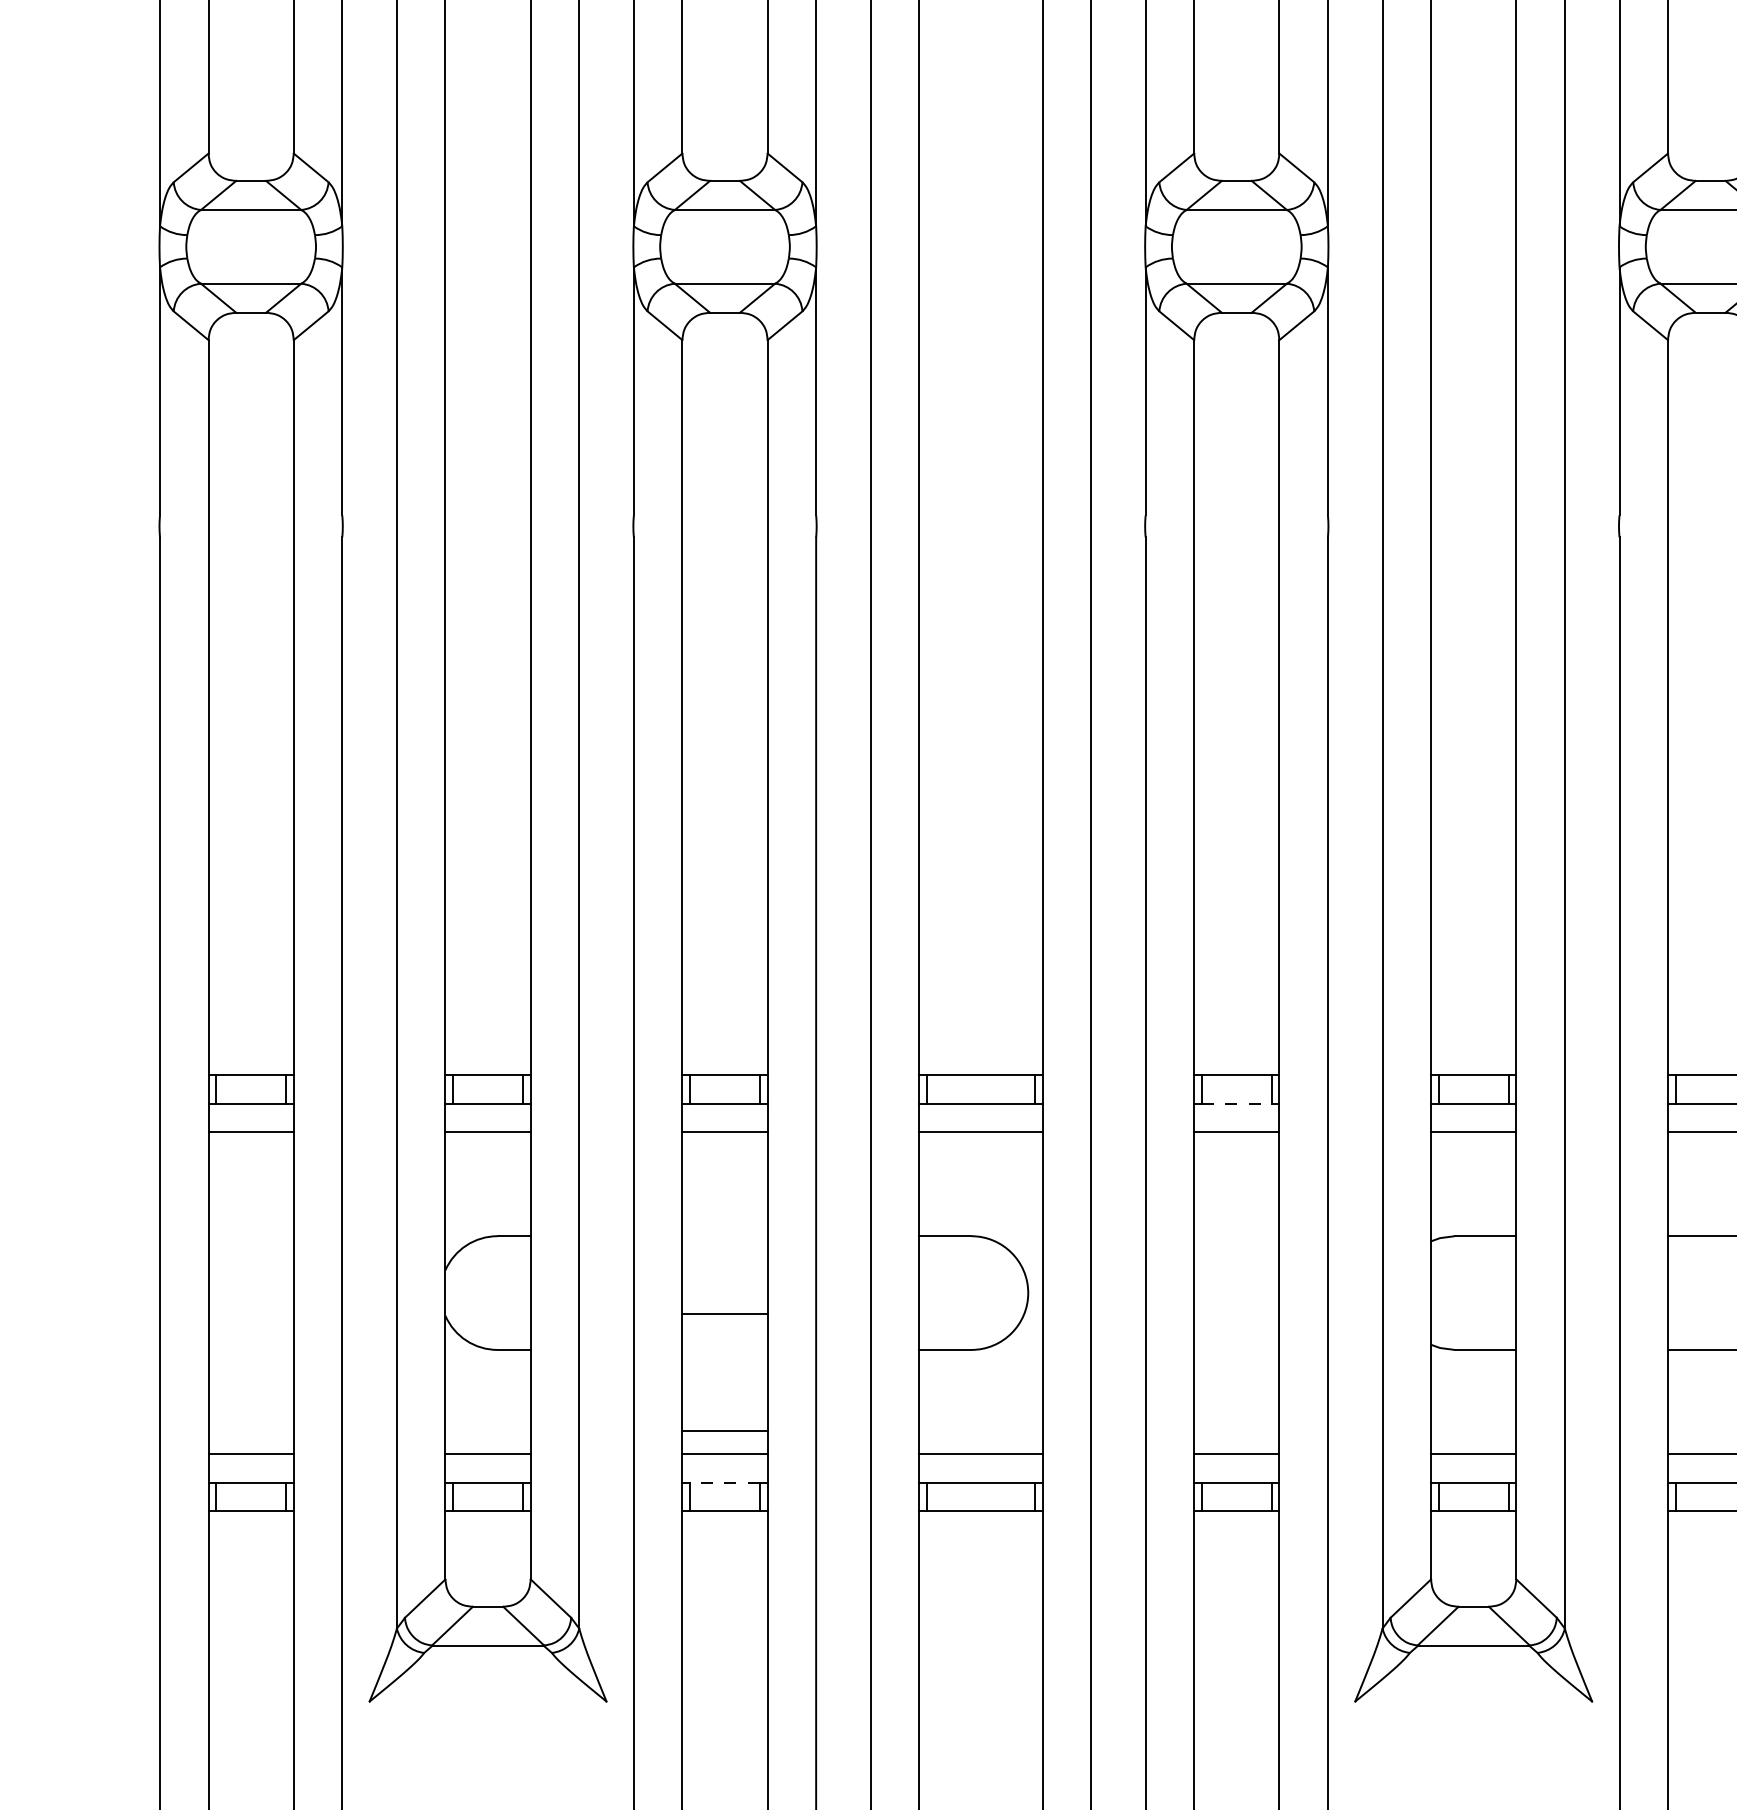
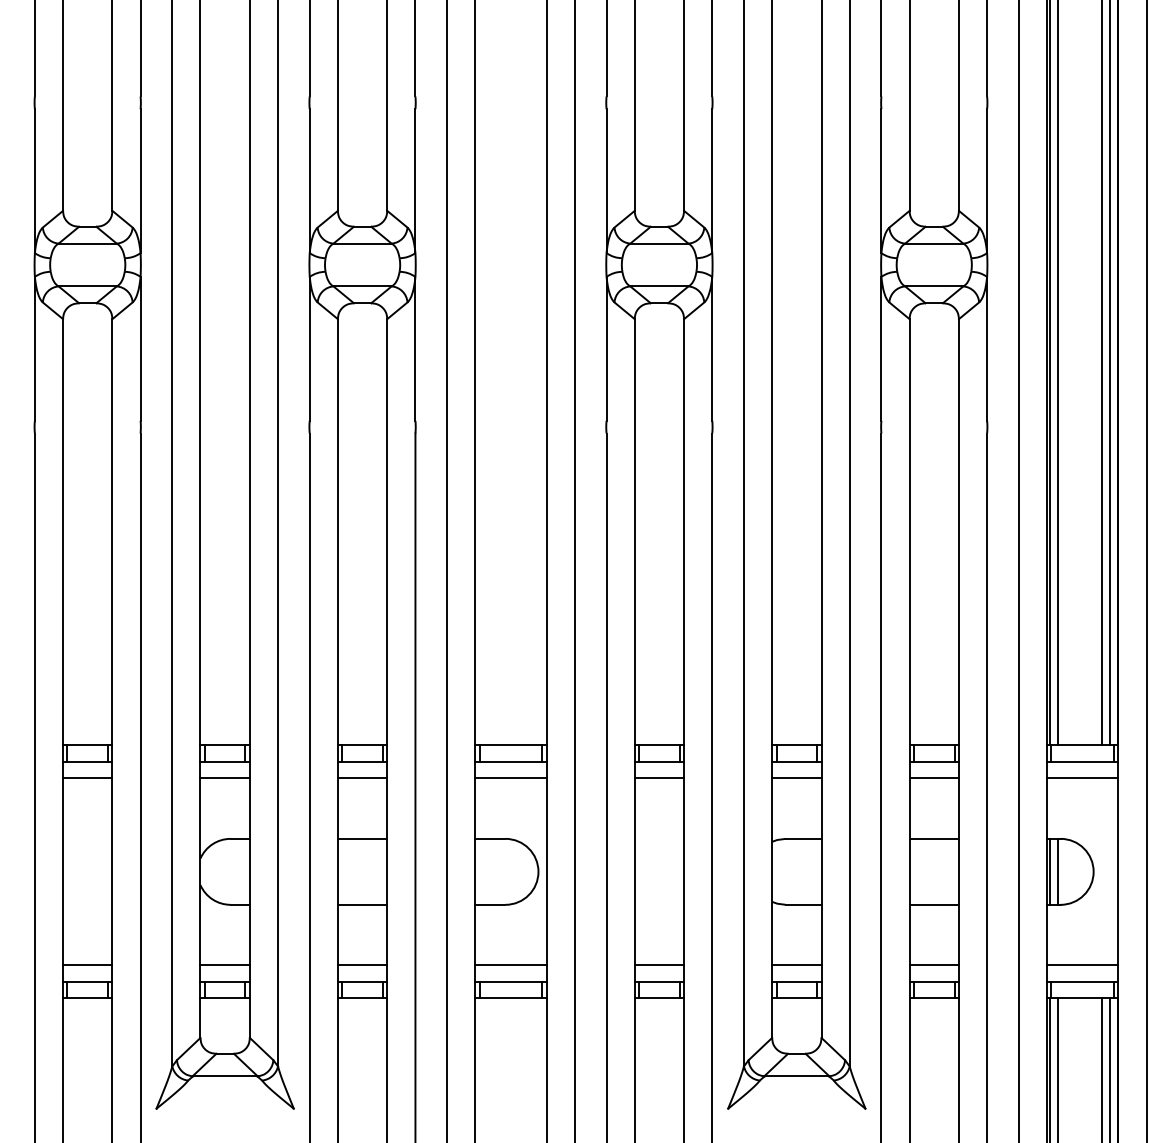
line: (1236, 1102) -> (659, 761), dashed -> solid
line: (724, 1313) -> (362, 838), moved
line: (724, 1430) -> (362, 904), moved
line: (724, 1482) -> (362, 981), dashed -> solid

